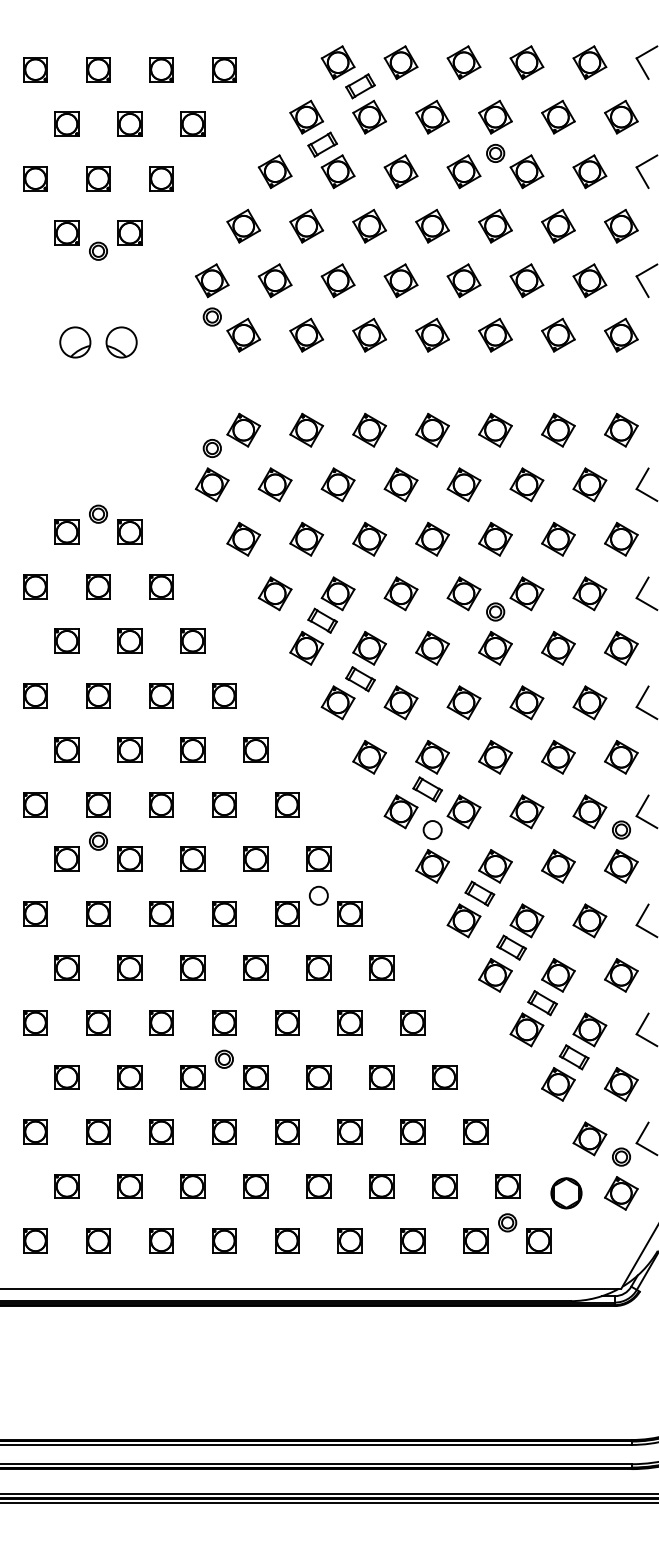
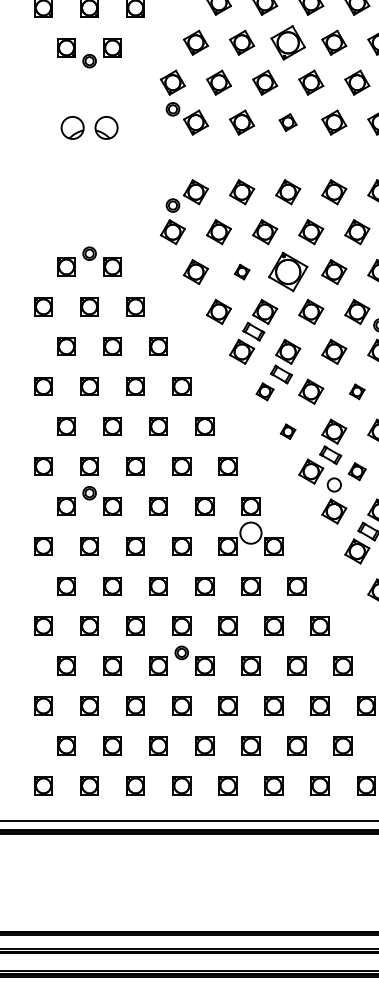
part: (369, 225) -> (288, 42), size x1.4
part: (369, 334) -> (288, 122), size x0.7
part: (306, 539) -> (241, 272), size x0.6
part: (369, 539) -> (288, 272), size x1.6
part: (337, 702) -> (264, 391), size x0.7
part: (463, 702) -> (356, 391), size x0.6
part: (369, 757) -> (288, 431), size x0.6
part: (463, 811) -> (356, 471), size x0.7
circle: (318, 895) -> (250, 532), size x1.6

